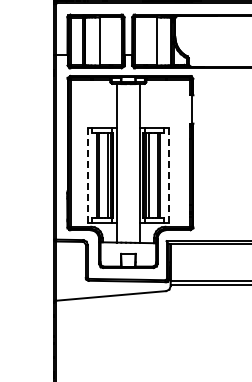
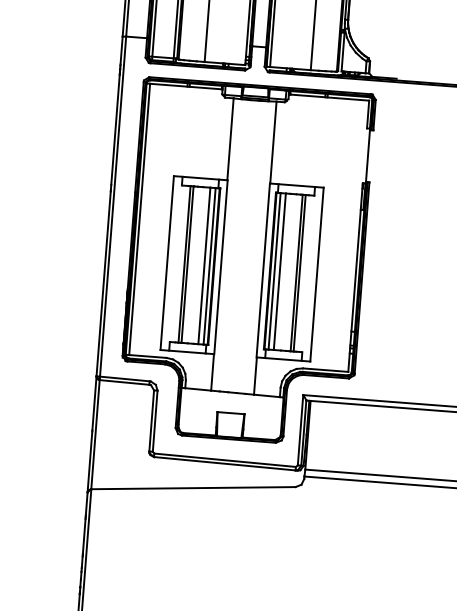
line: (87, 175) -> (166, 262), dashed -> solid
line: (169, 176) -> (317, 276), dashed -> solid

